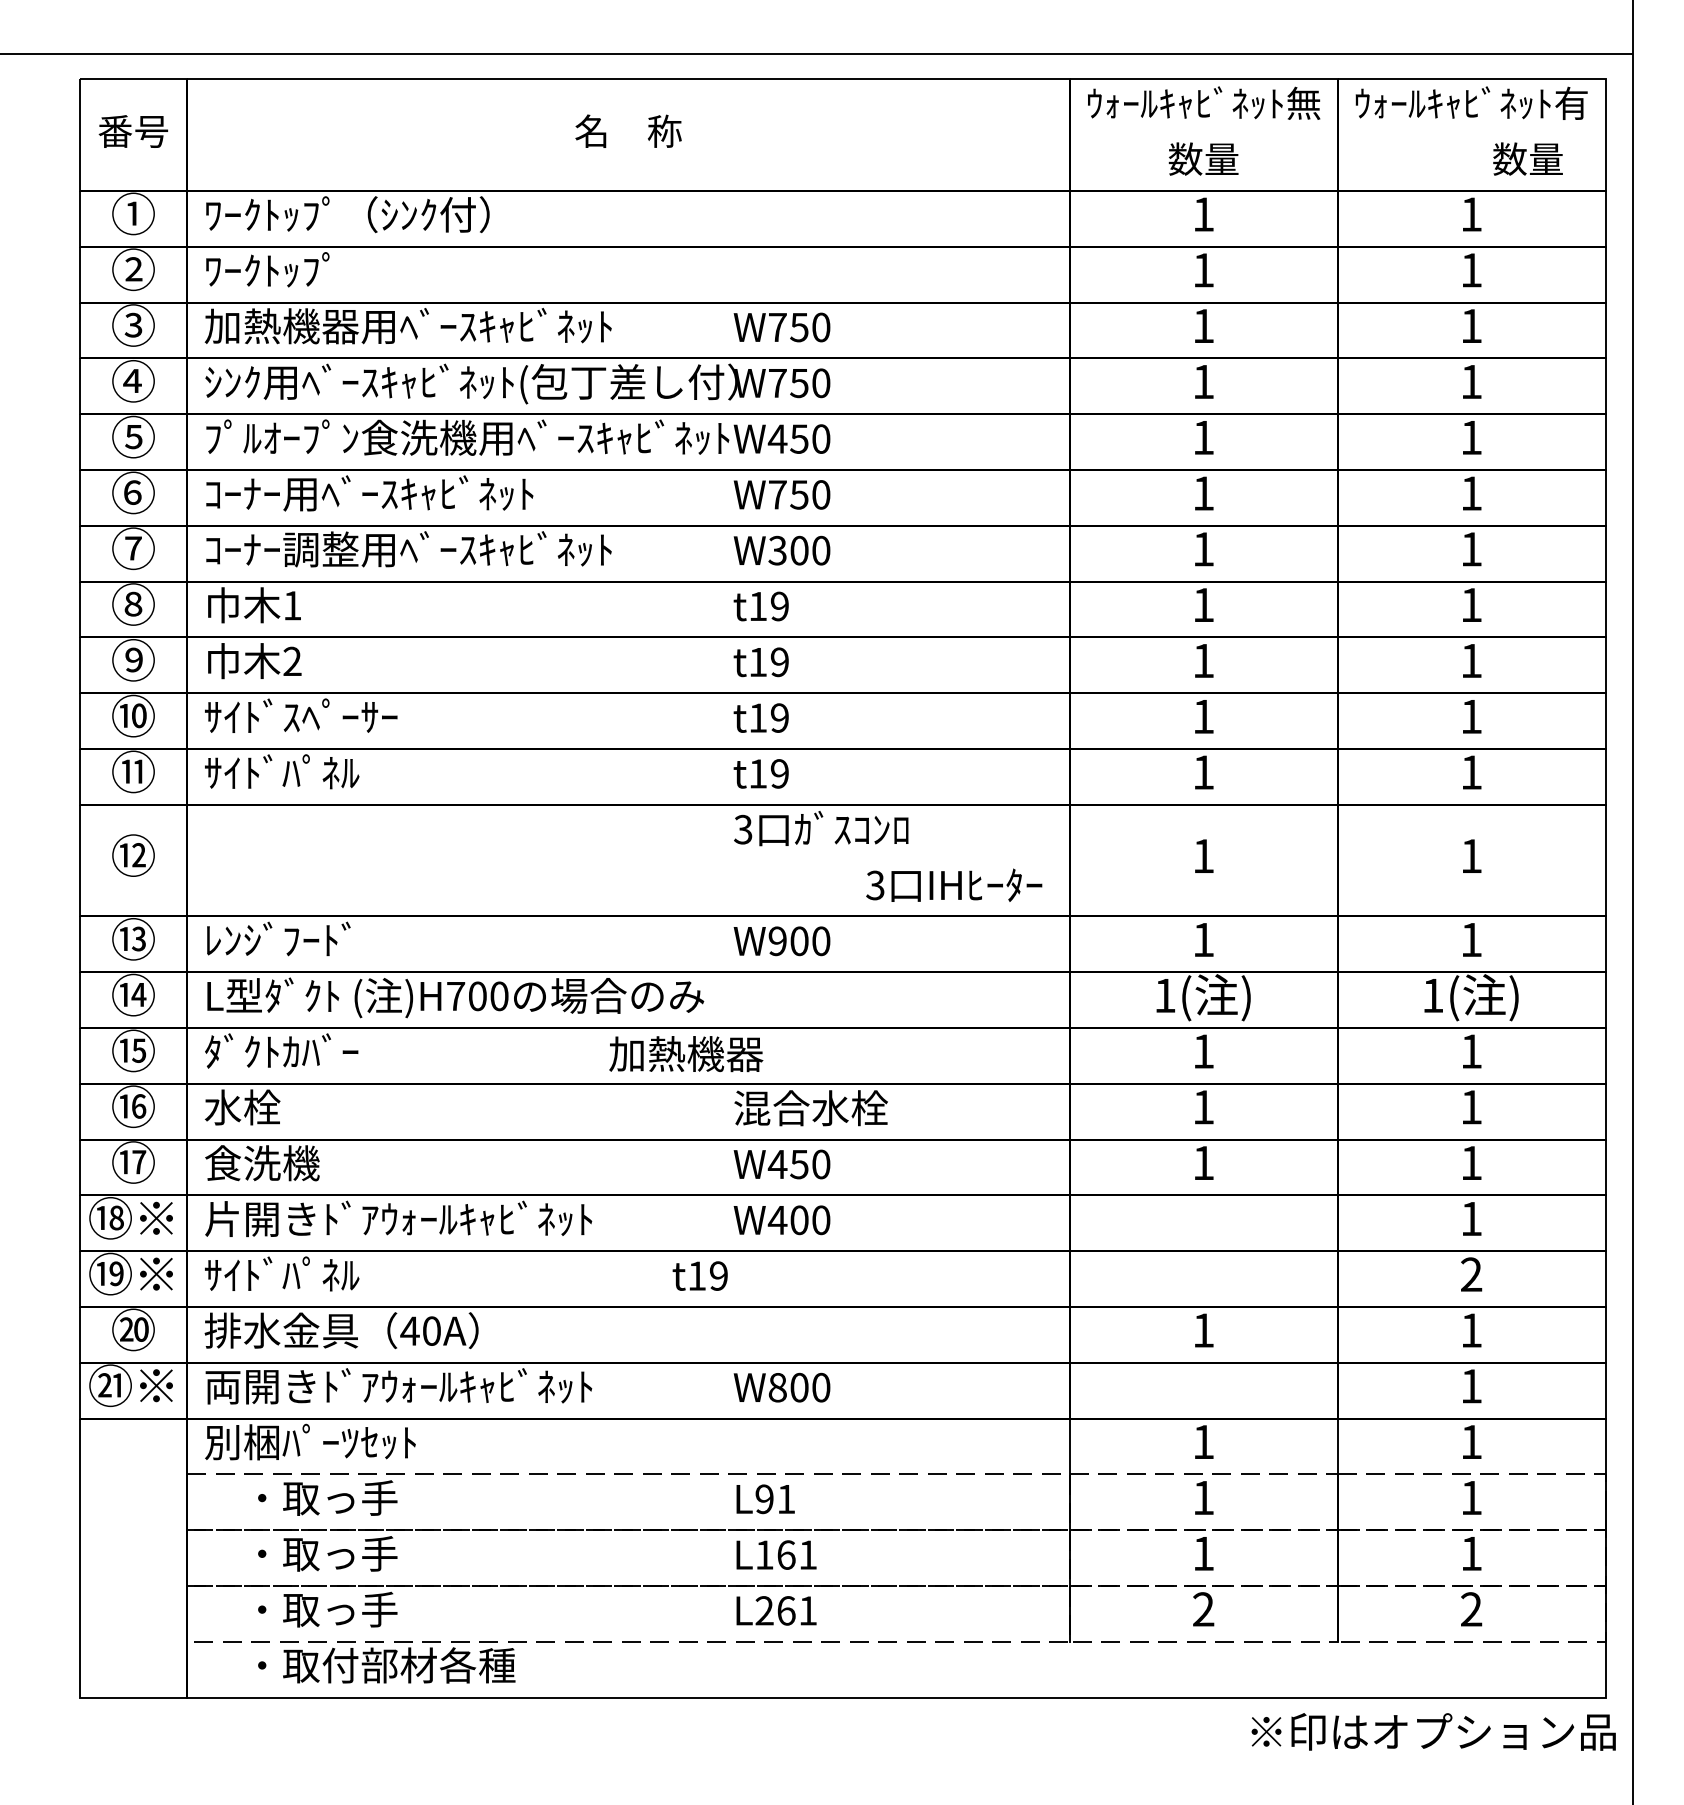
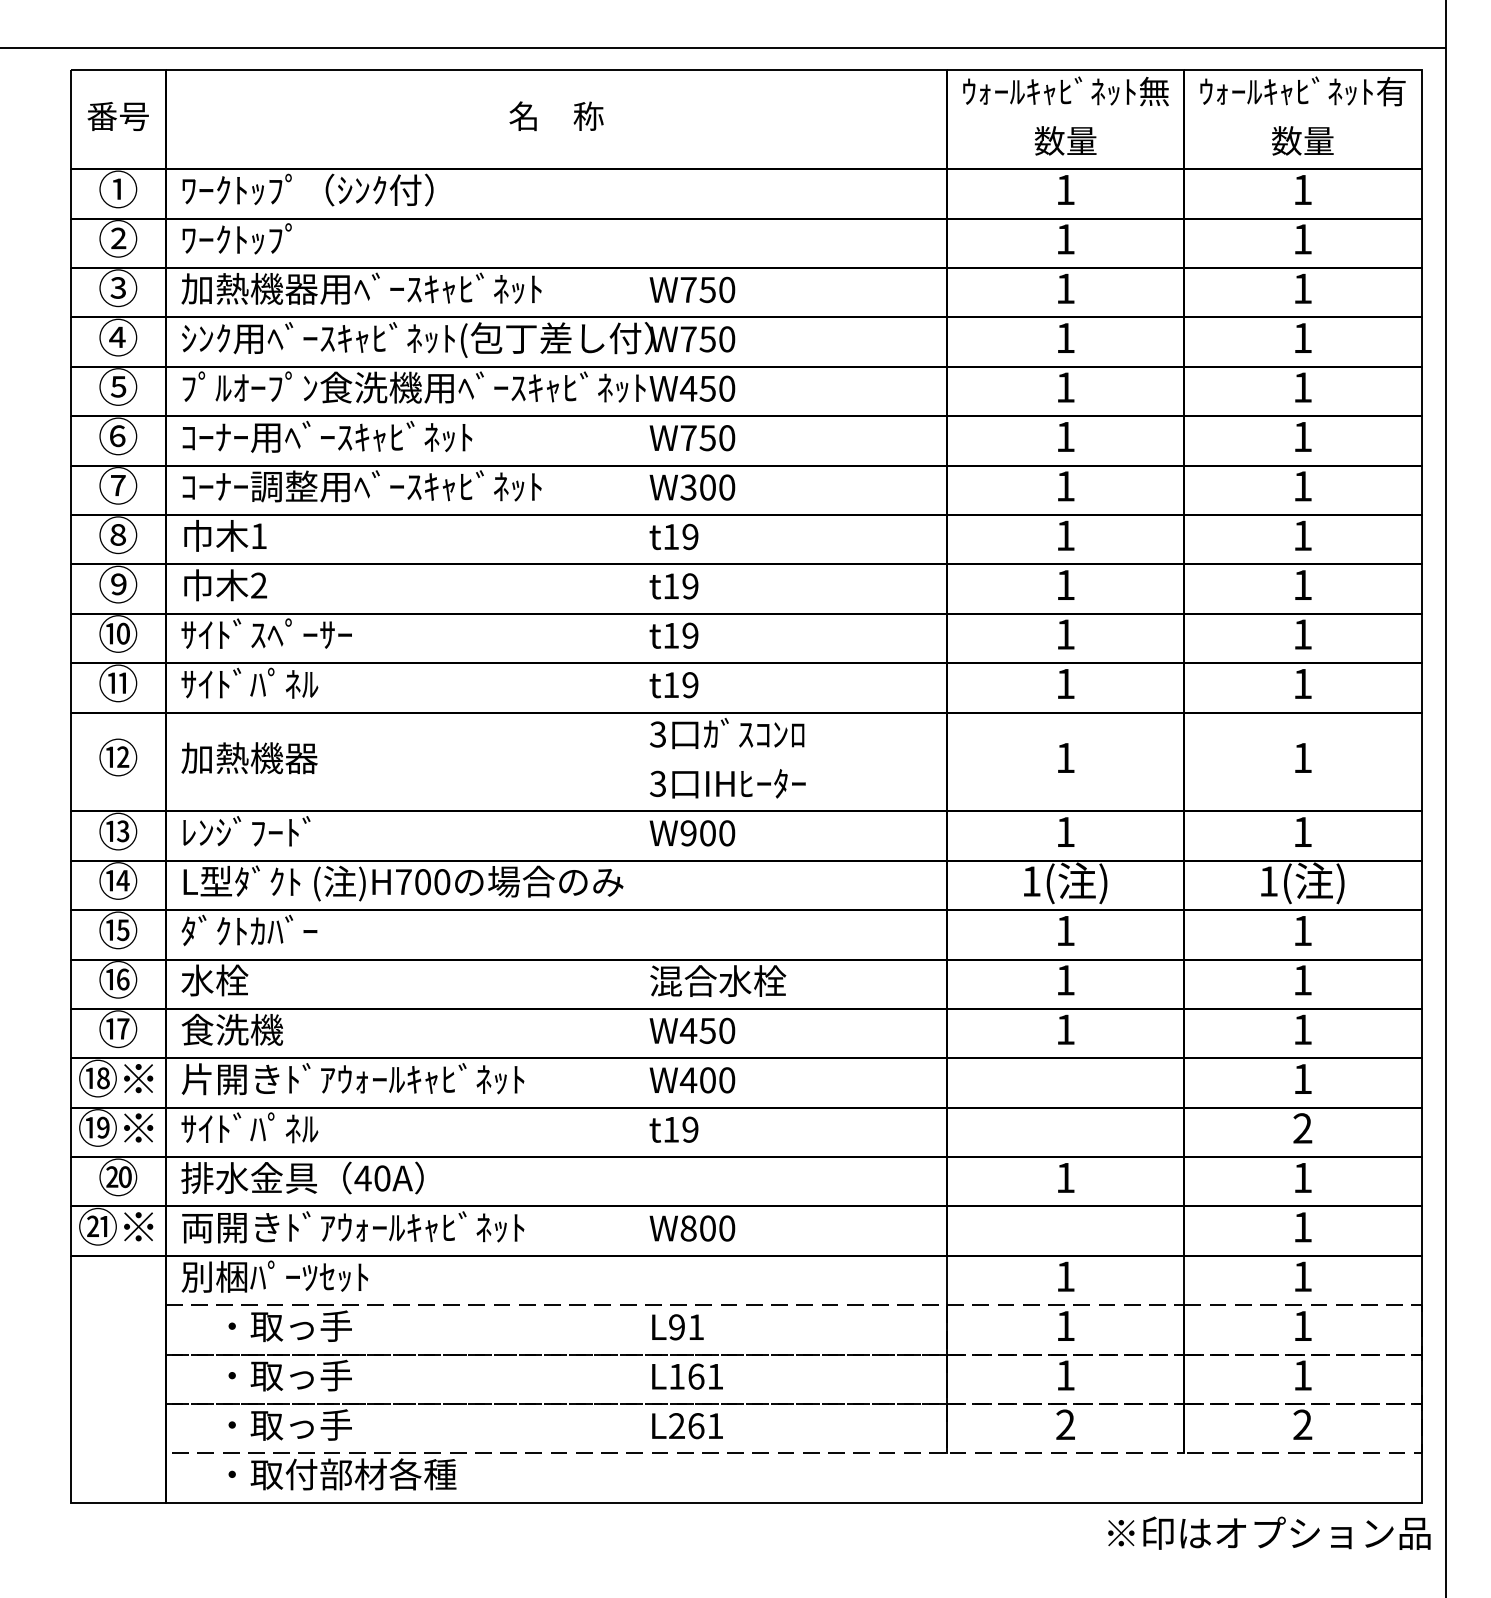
text: (1527, 158) -> (1302, 140), moved
text: (953, 884) -> (727, 783), moved
text: (686, 1054) -> (249, 758), moved
text: (699, 1275) -> (673, 1129), moved

